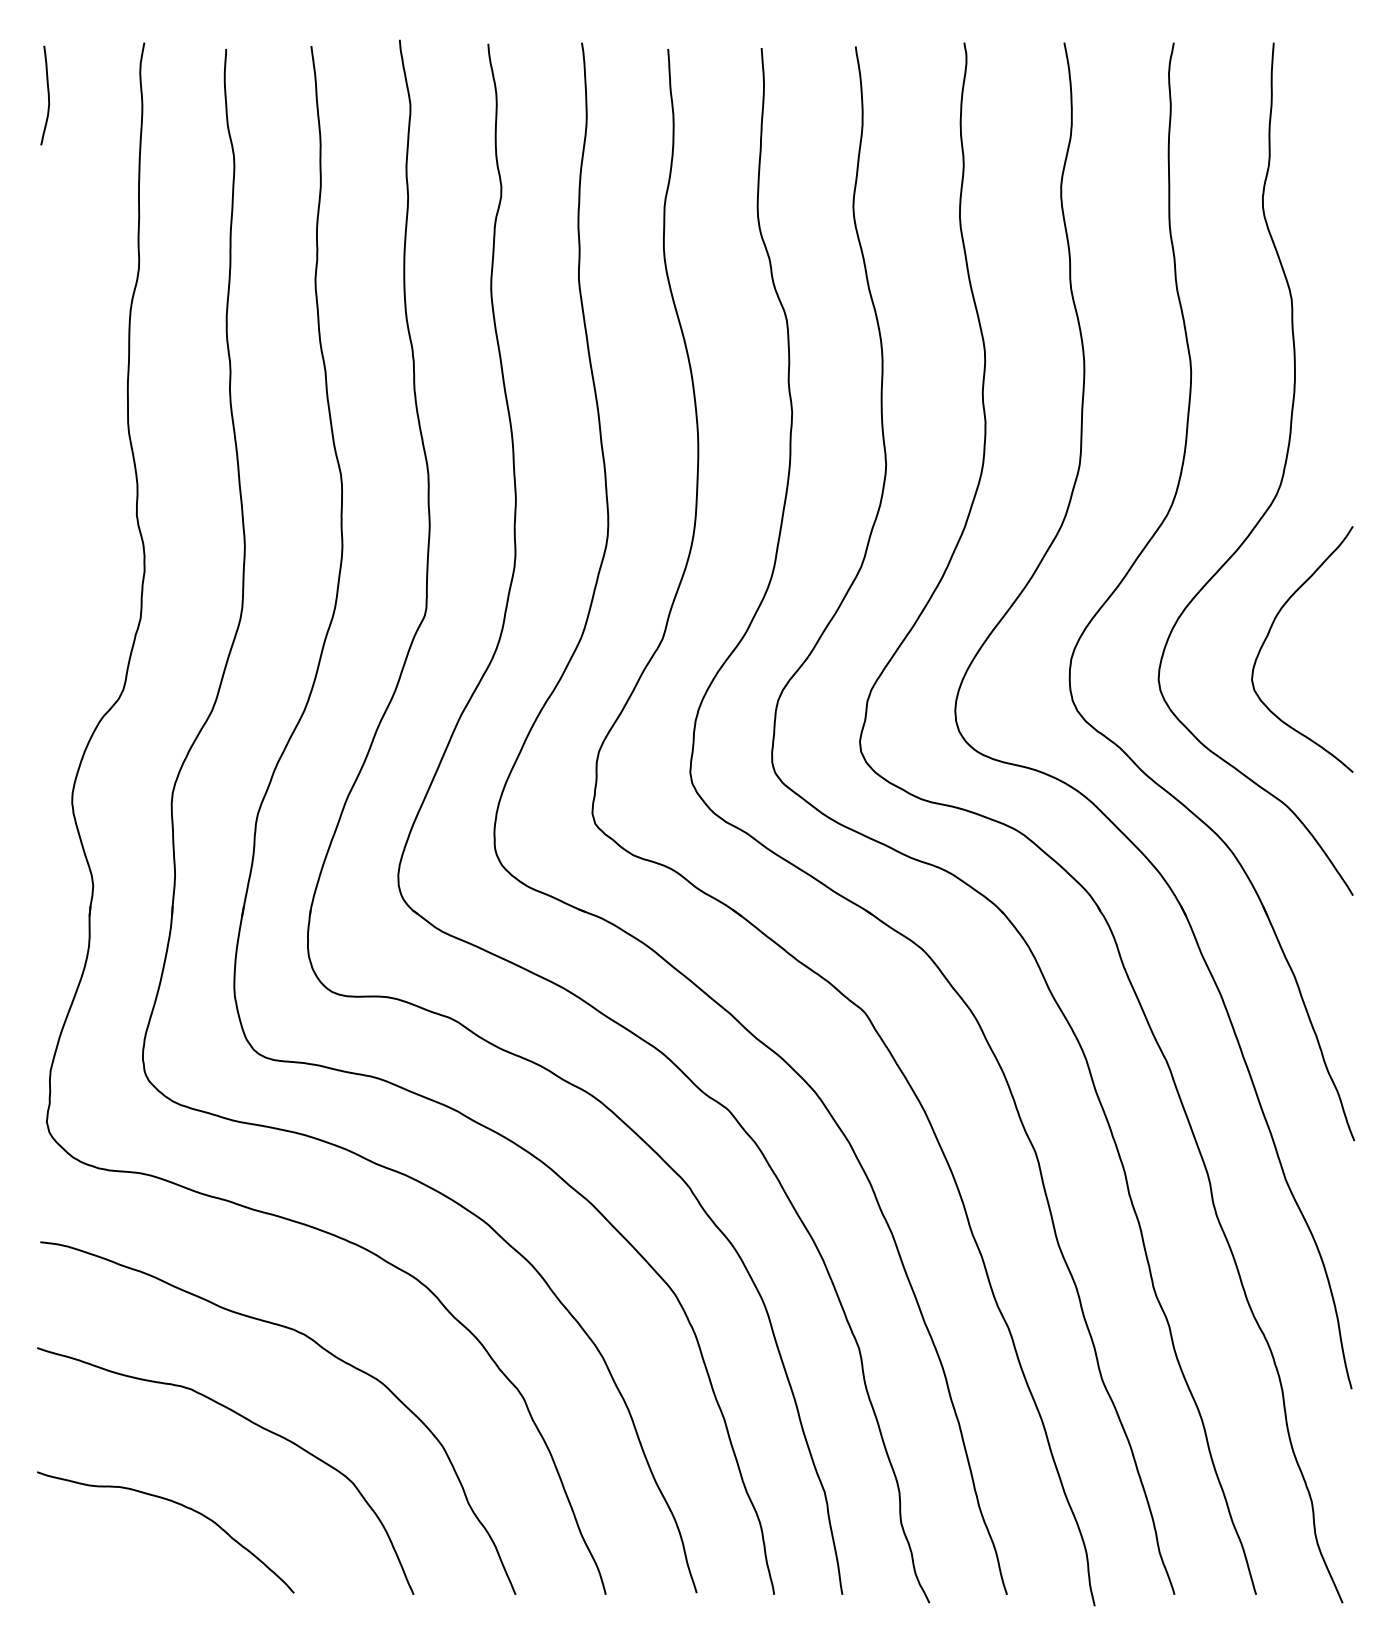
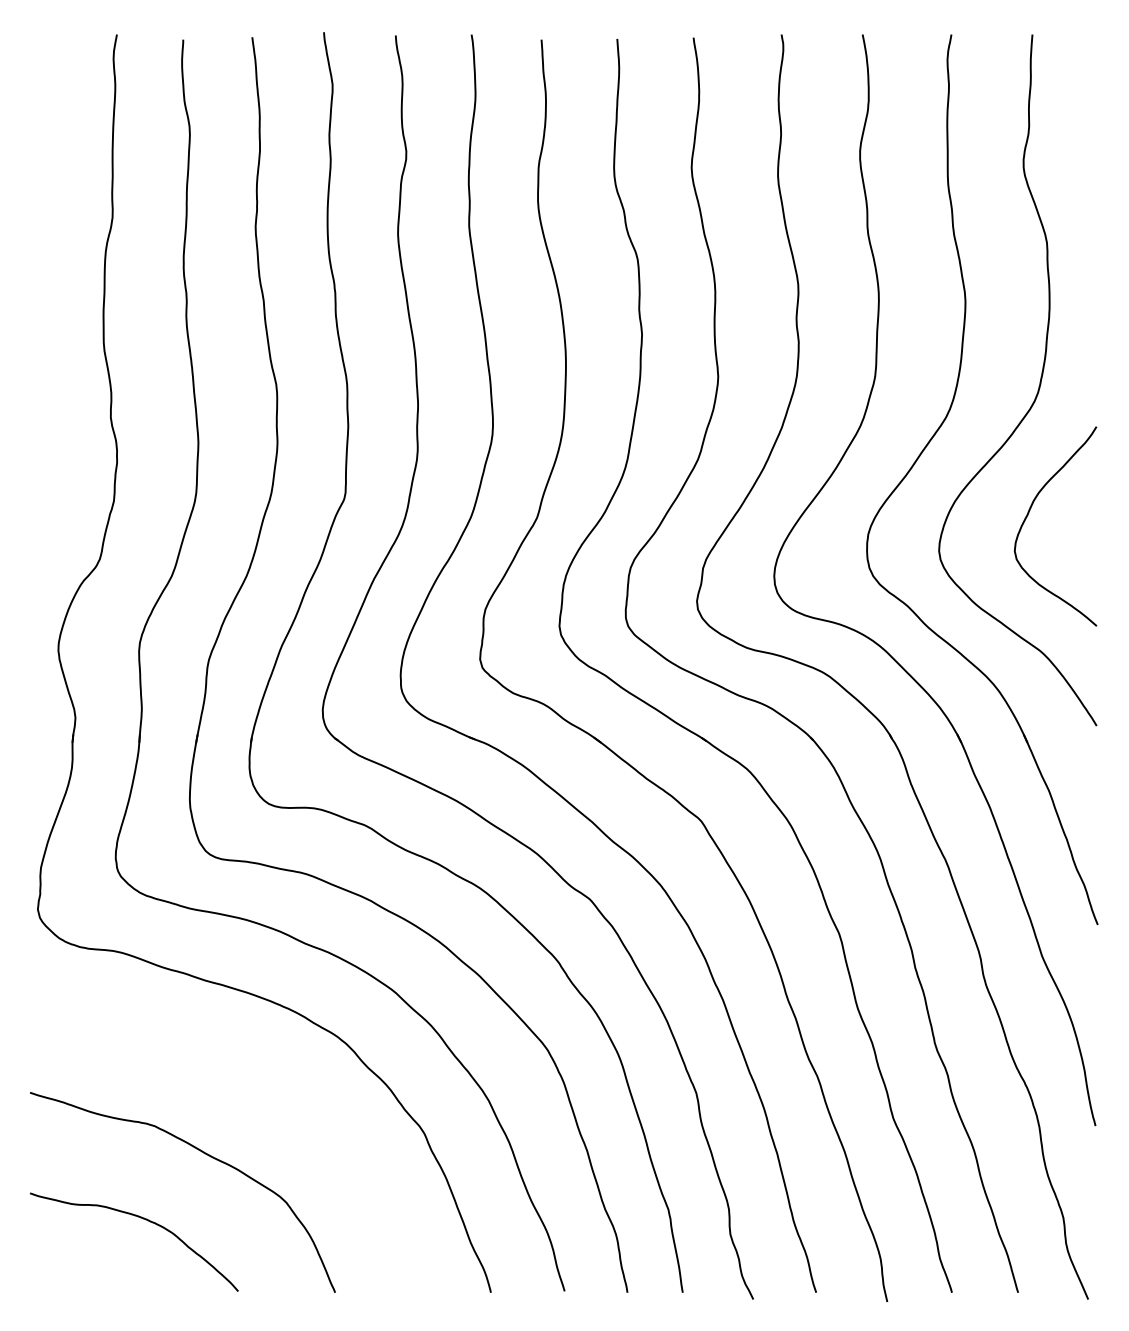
curve: (47, 94) -> (38, 76), removed
curve: (328, 1353) -> (266, 1097), removed

